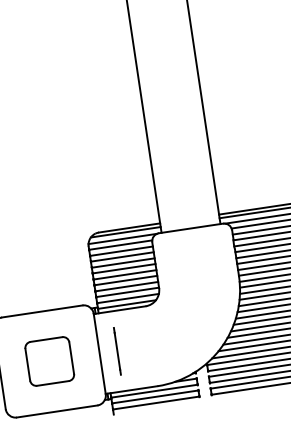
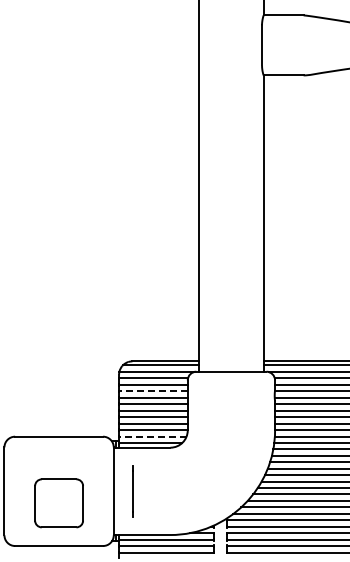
line: (121, 257) -> (152, 391), solid -> dashed
line: (127, 298) -> (152, 436), solid -> dashed
part: (49, 361) -> (58, 503), moved

